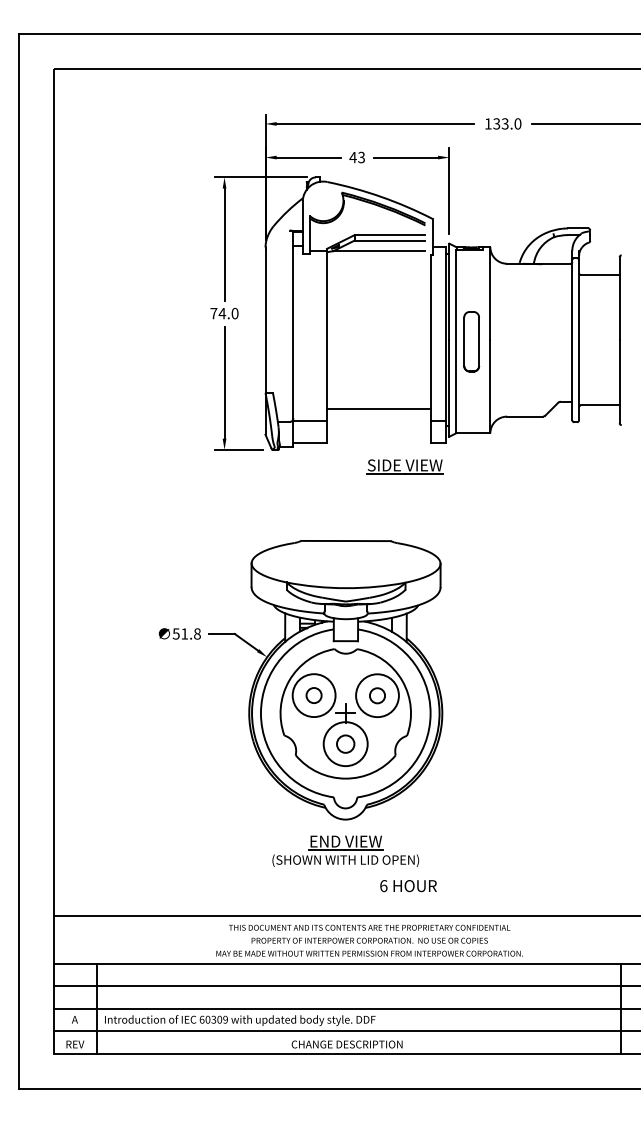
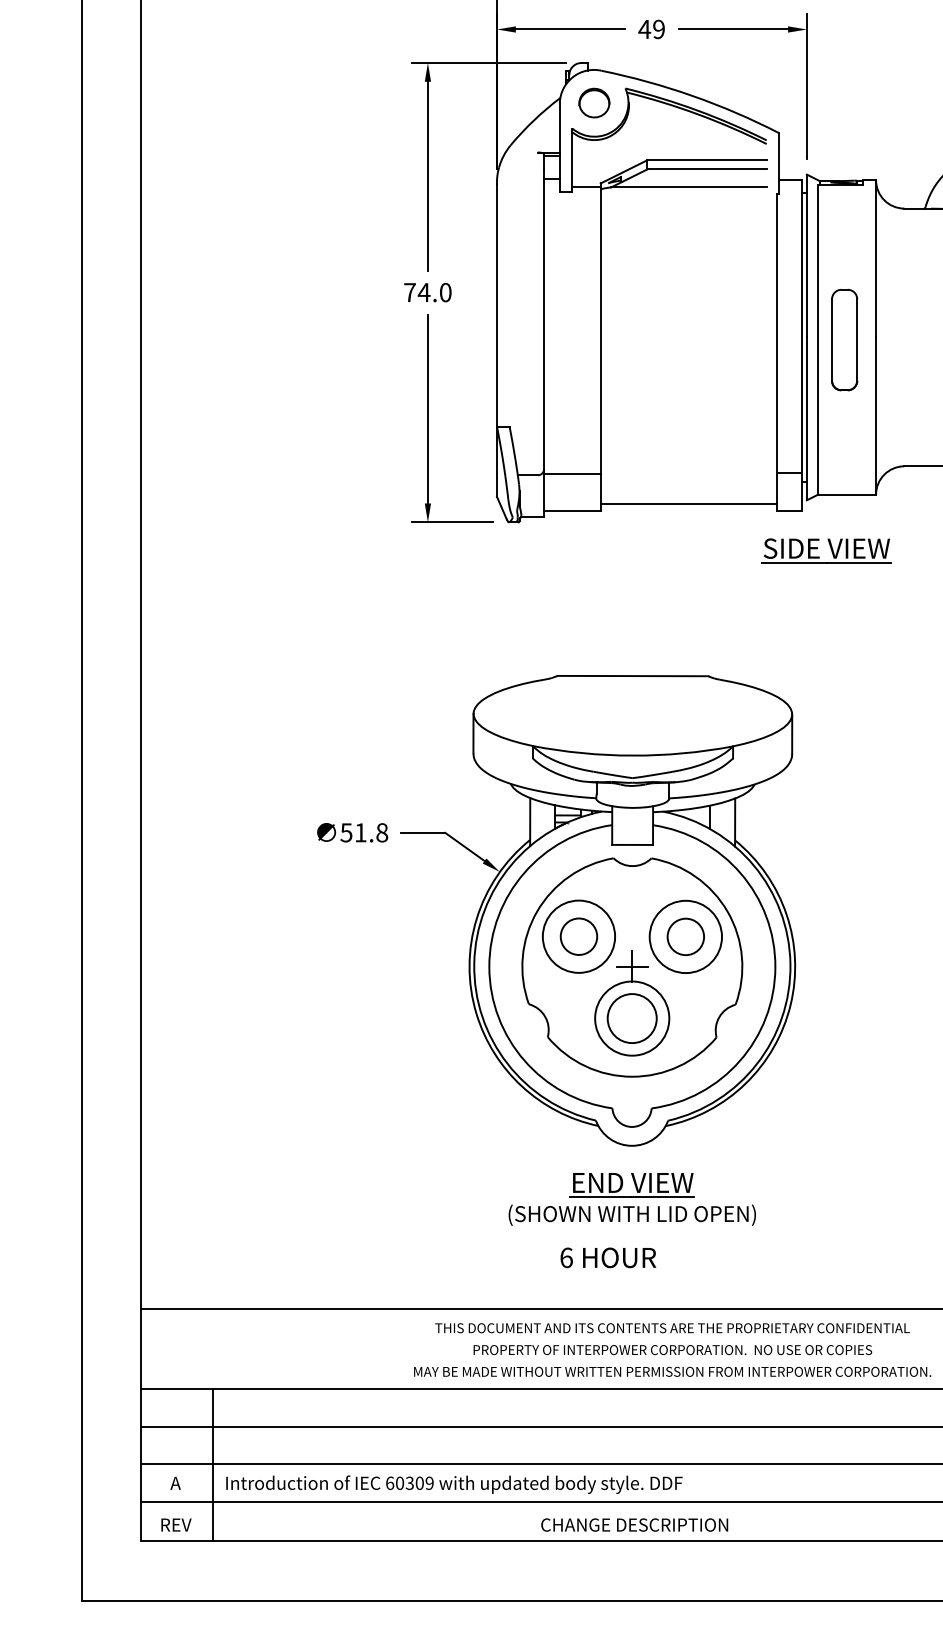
text: (361, 157) -> (658, 29), 43 -> 49
part: (323, 200) -> (594, 101), added
line: (379, 409) -> (689, 504), moved
part: (404, 466) -> (825, 550), moved
circle: (313, 695) -> (577, 936), size x1.43
circle: (377, 695) -> (685, 936), size x1.43
circle: (345, 743) -> (631, 1017), size x1.67
text: (408, 886) -> (608, 1258), moved

